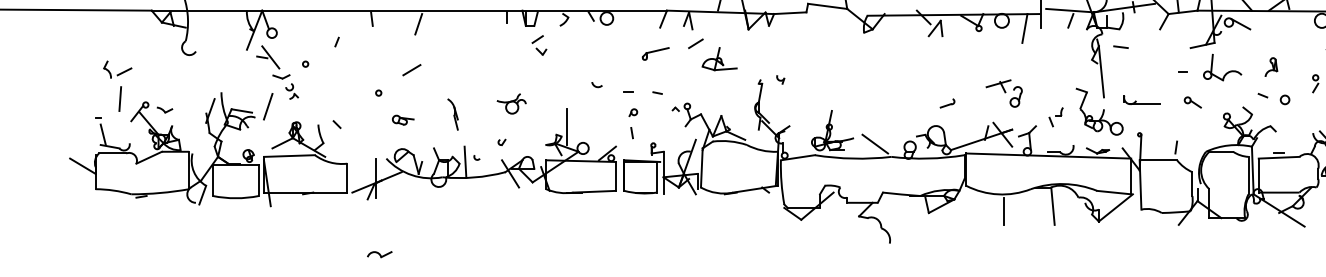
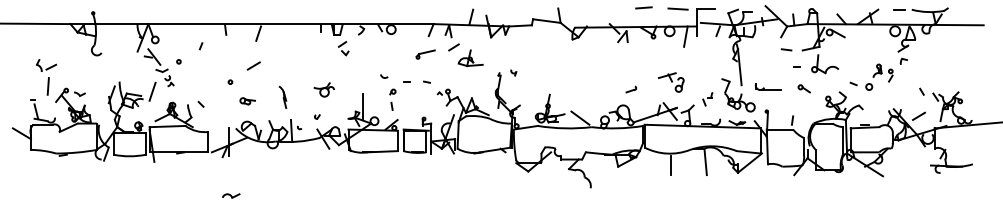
line: (1120, 46) -> (786, 49), moved
part: (1271, 66) -> (877, 70), moved
part: (632, 123) -> (392, 99), moved

